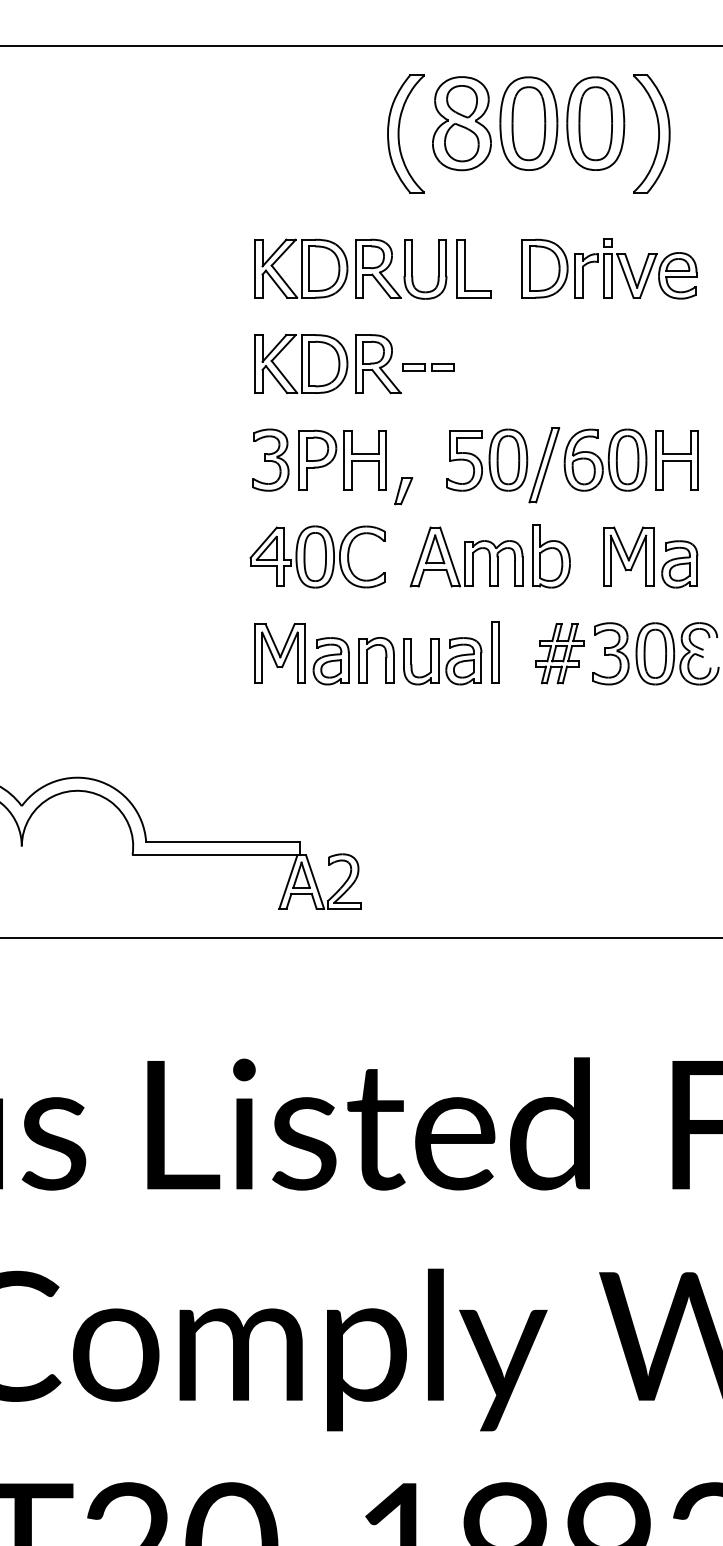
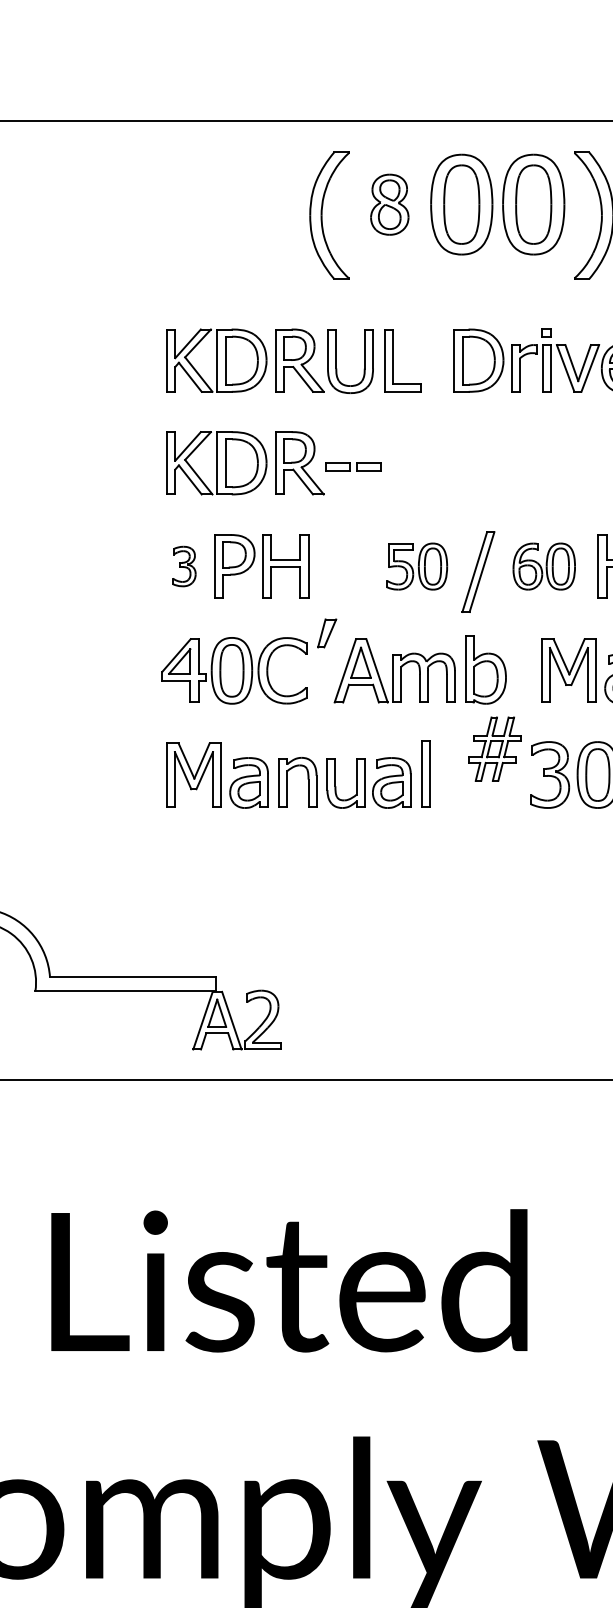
part: (461, 123) -> (389, 204), size x0.6
part: (270, 459) -> (183, 565), size x0.6
part: (487, 459) -> (417, 565), size x0.7
part: (605, 459) -> (544, 565), size x0.7
part: (403, 491) -> (326, 633), moved
part: (559, 653) -> (494, 748), moved

